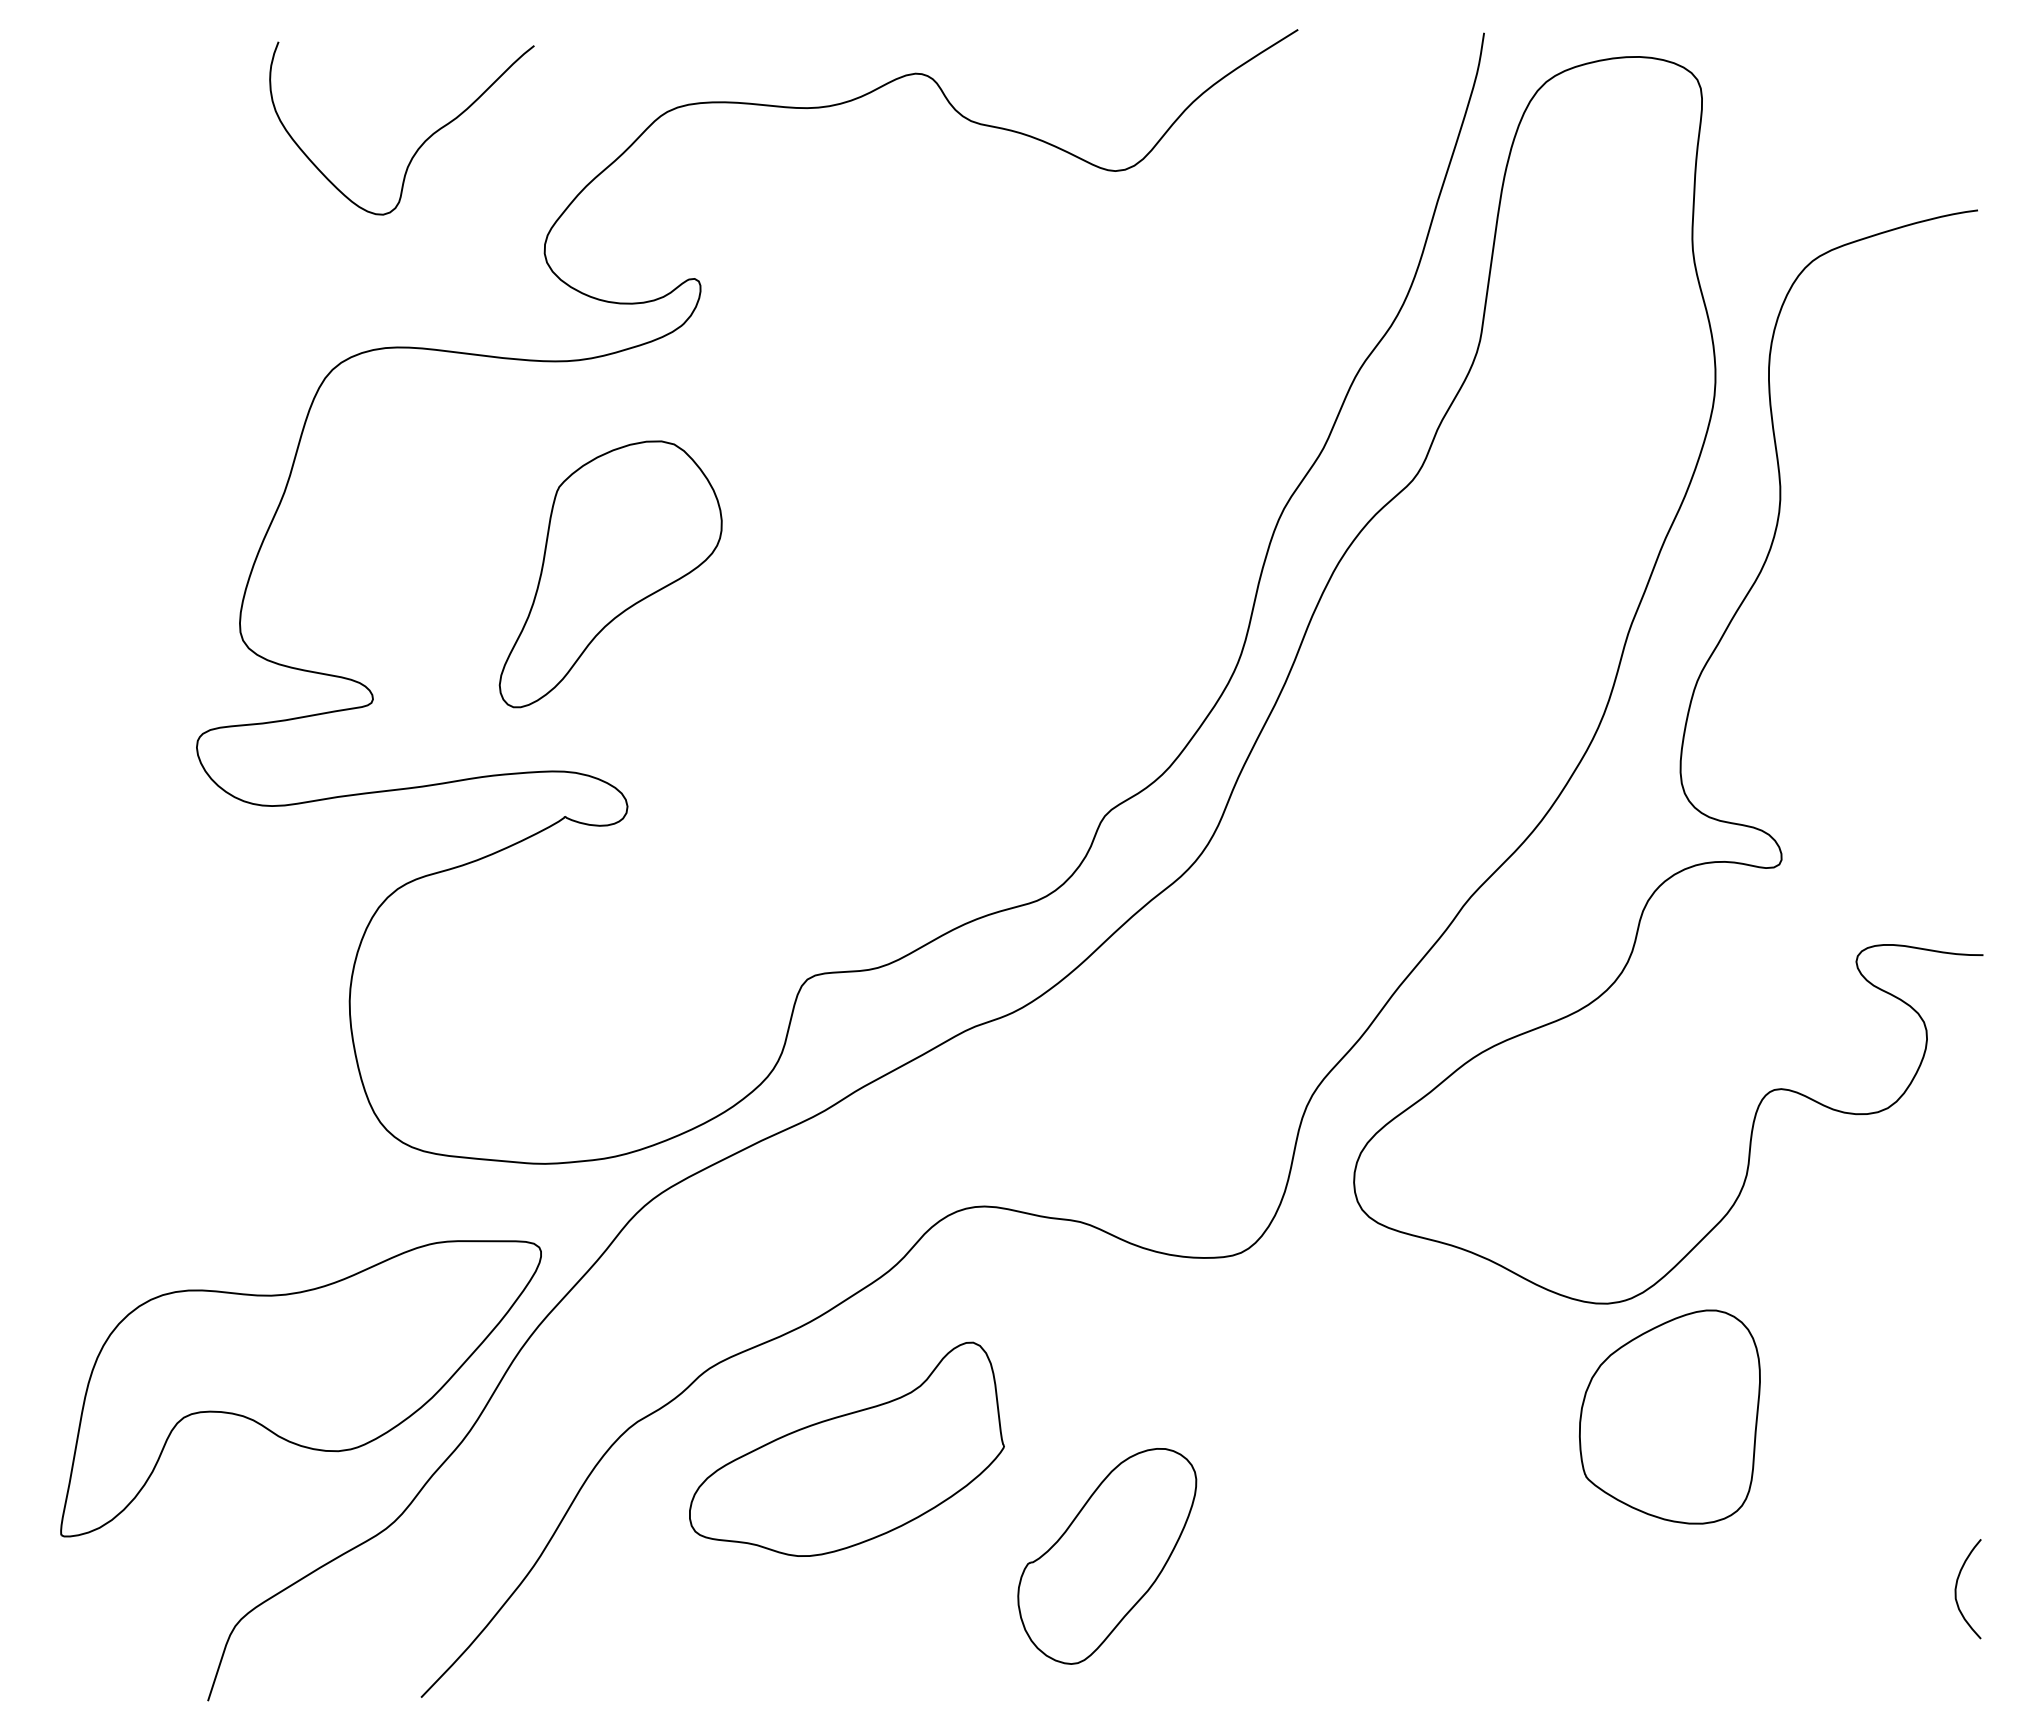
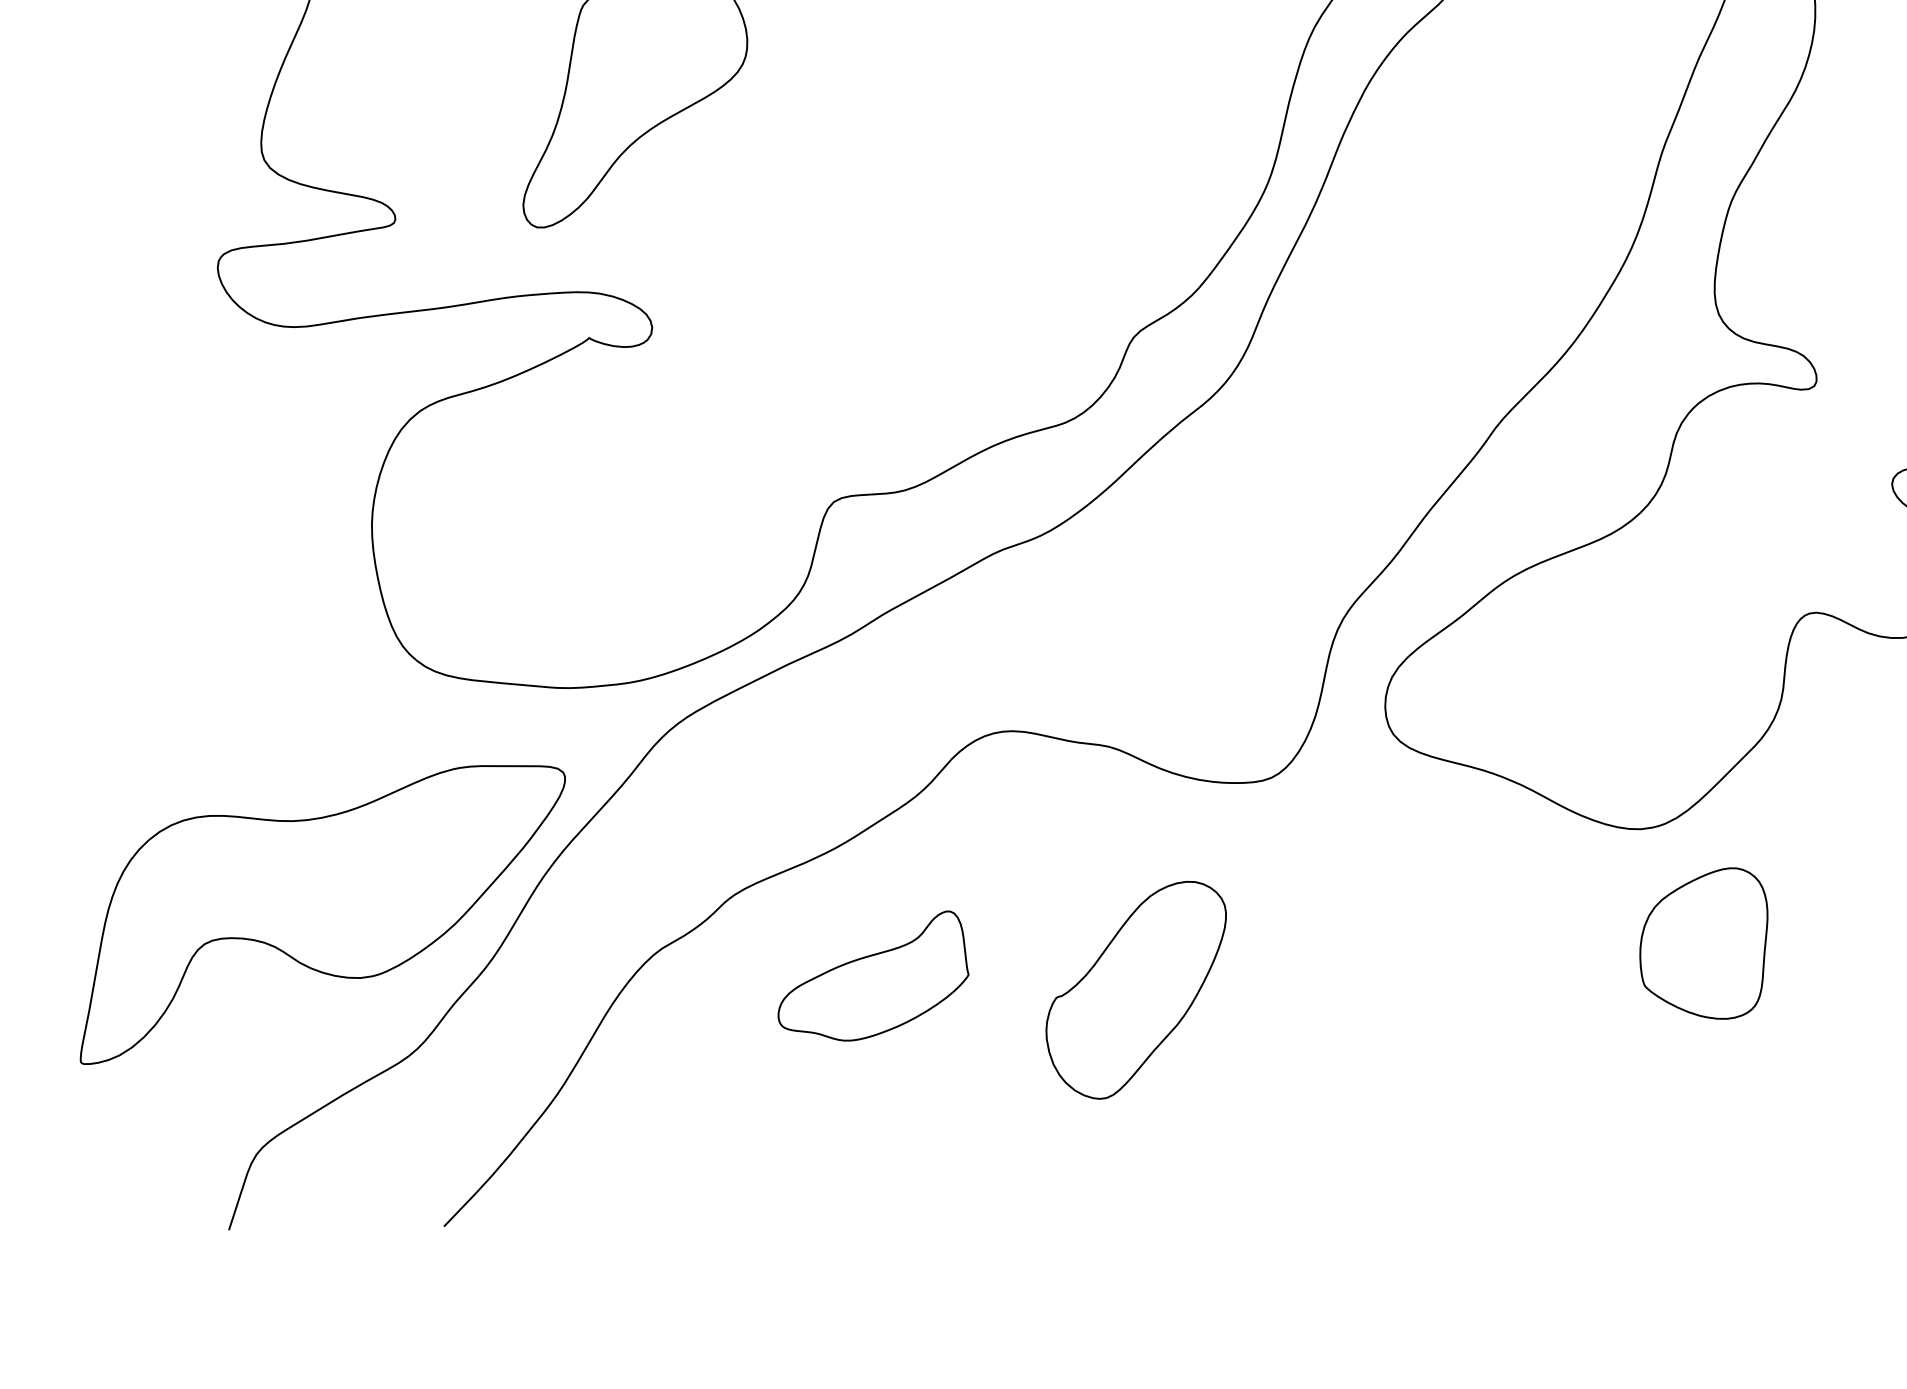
part: (1669, 1416) -> (1703, 943), size x0.7
part: (846, 1448) -> (873, 975), size x0.6
part: (1107, 1556) -> (1136, 990), moved

